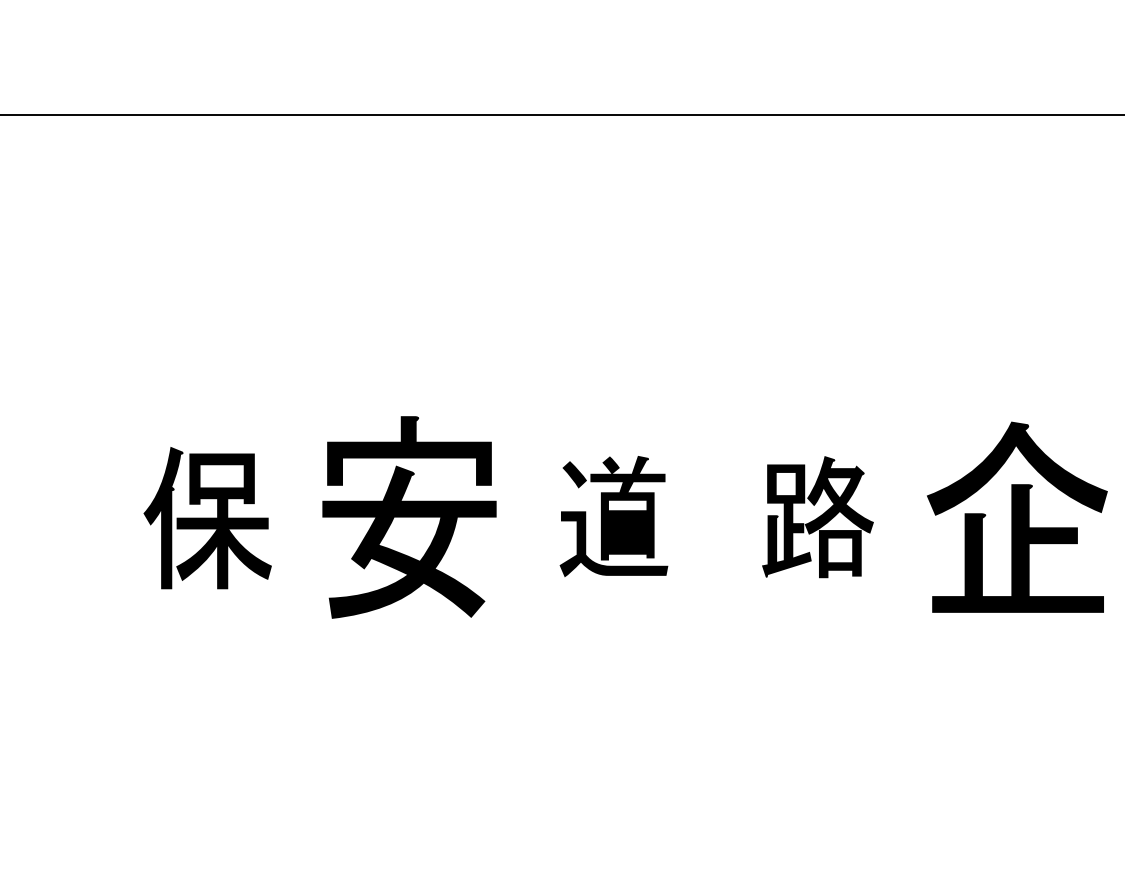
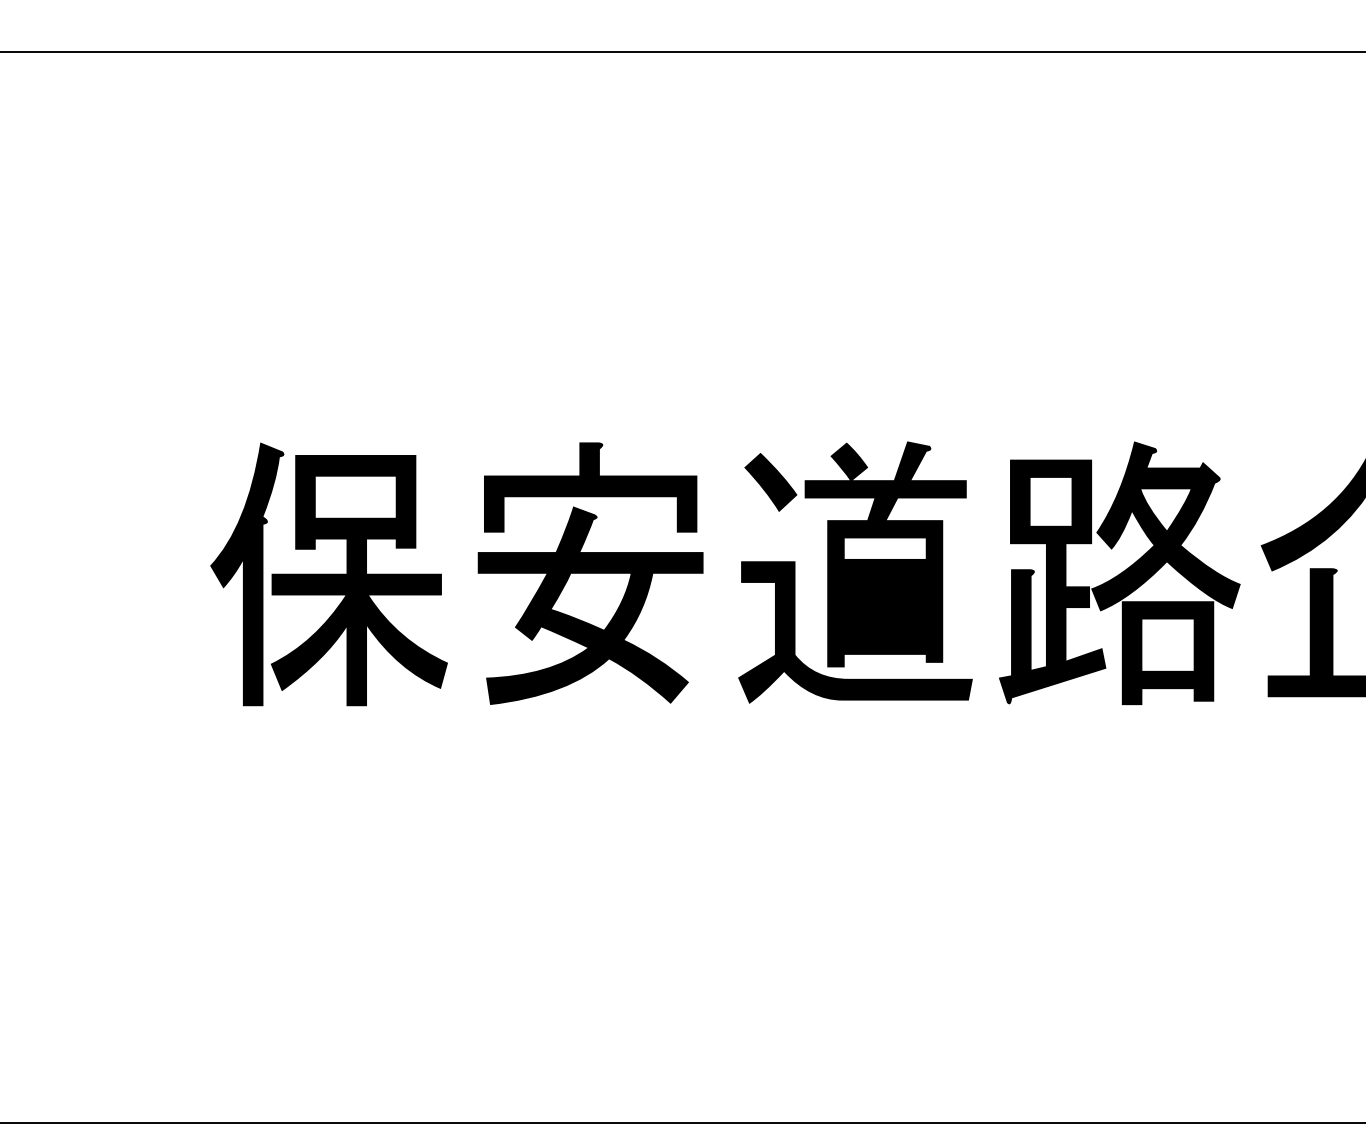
part: (613, 516) -> (854, 572), size x1.67
part: (817, 516) -> (1119, 572), size x1.67
part: (207, 517) -> (328, 573), size x1.43

